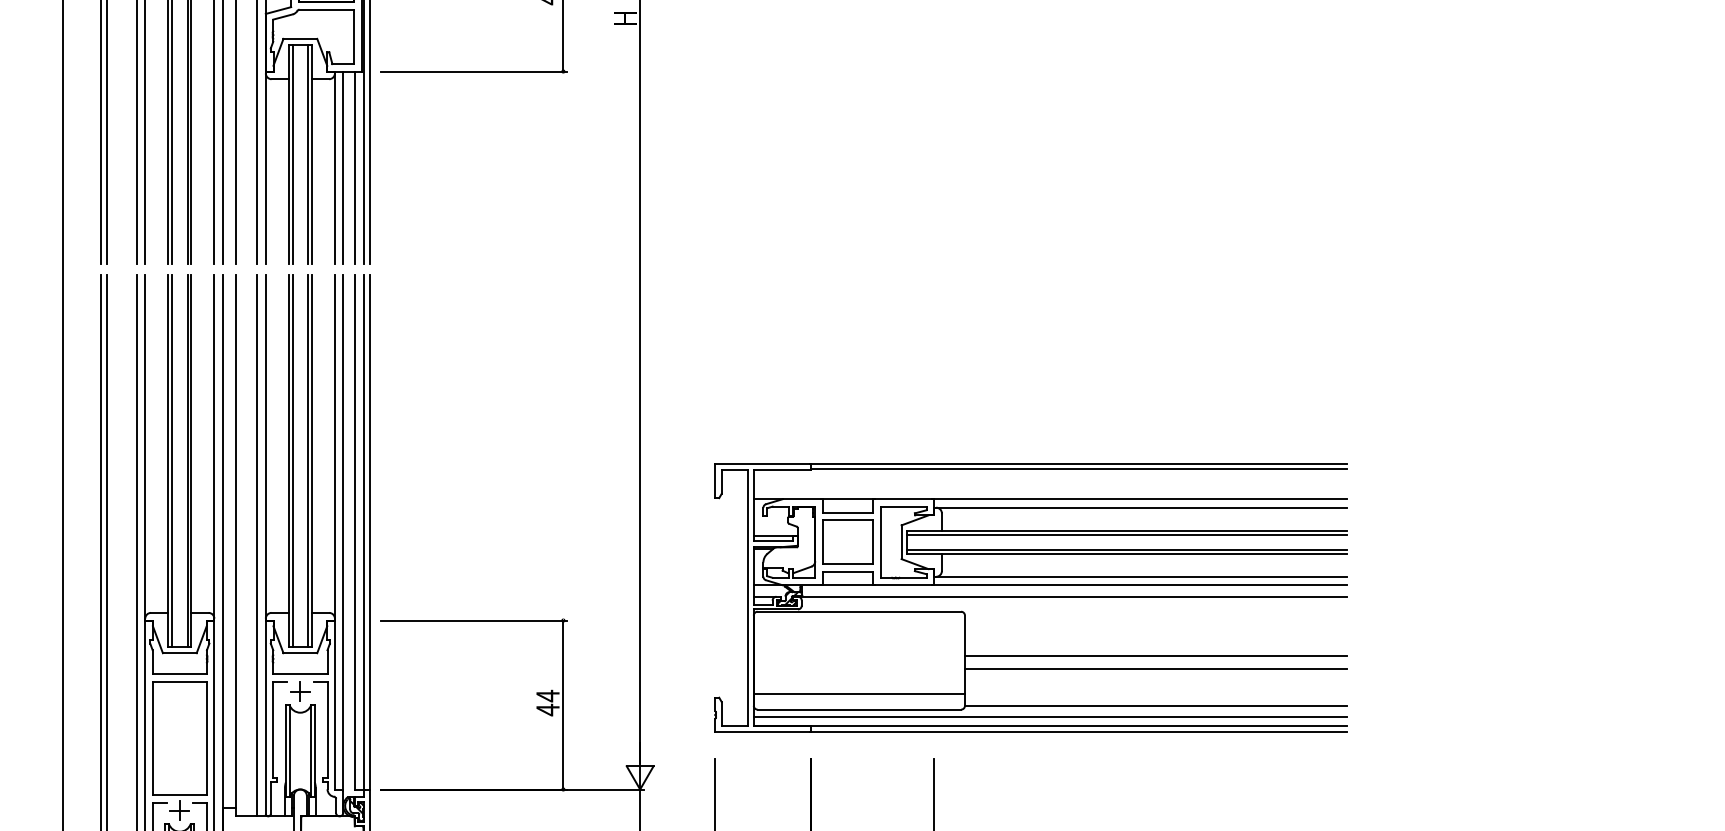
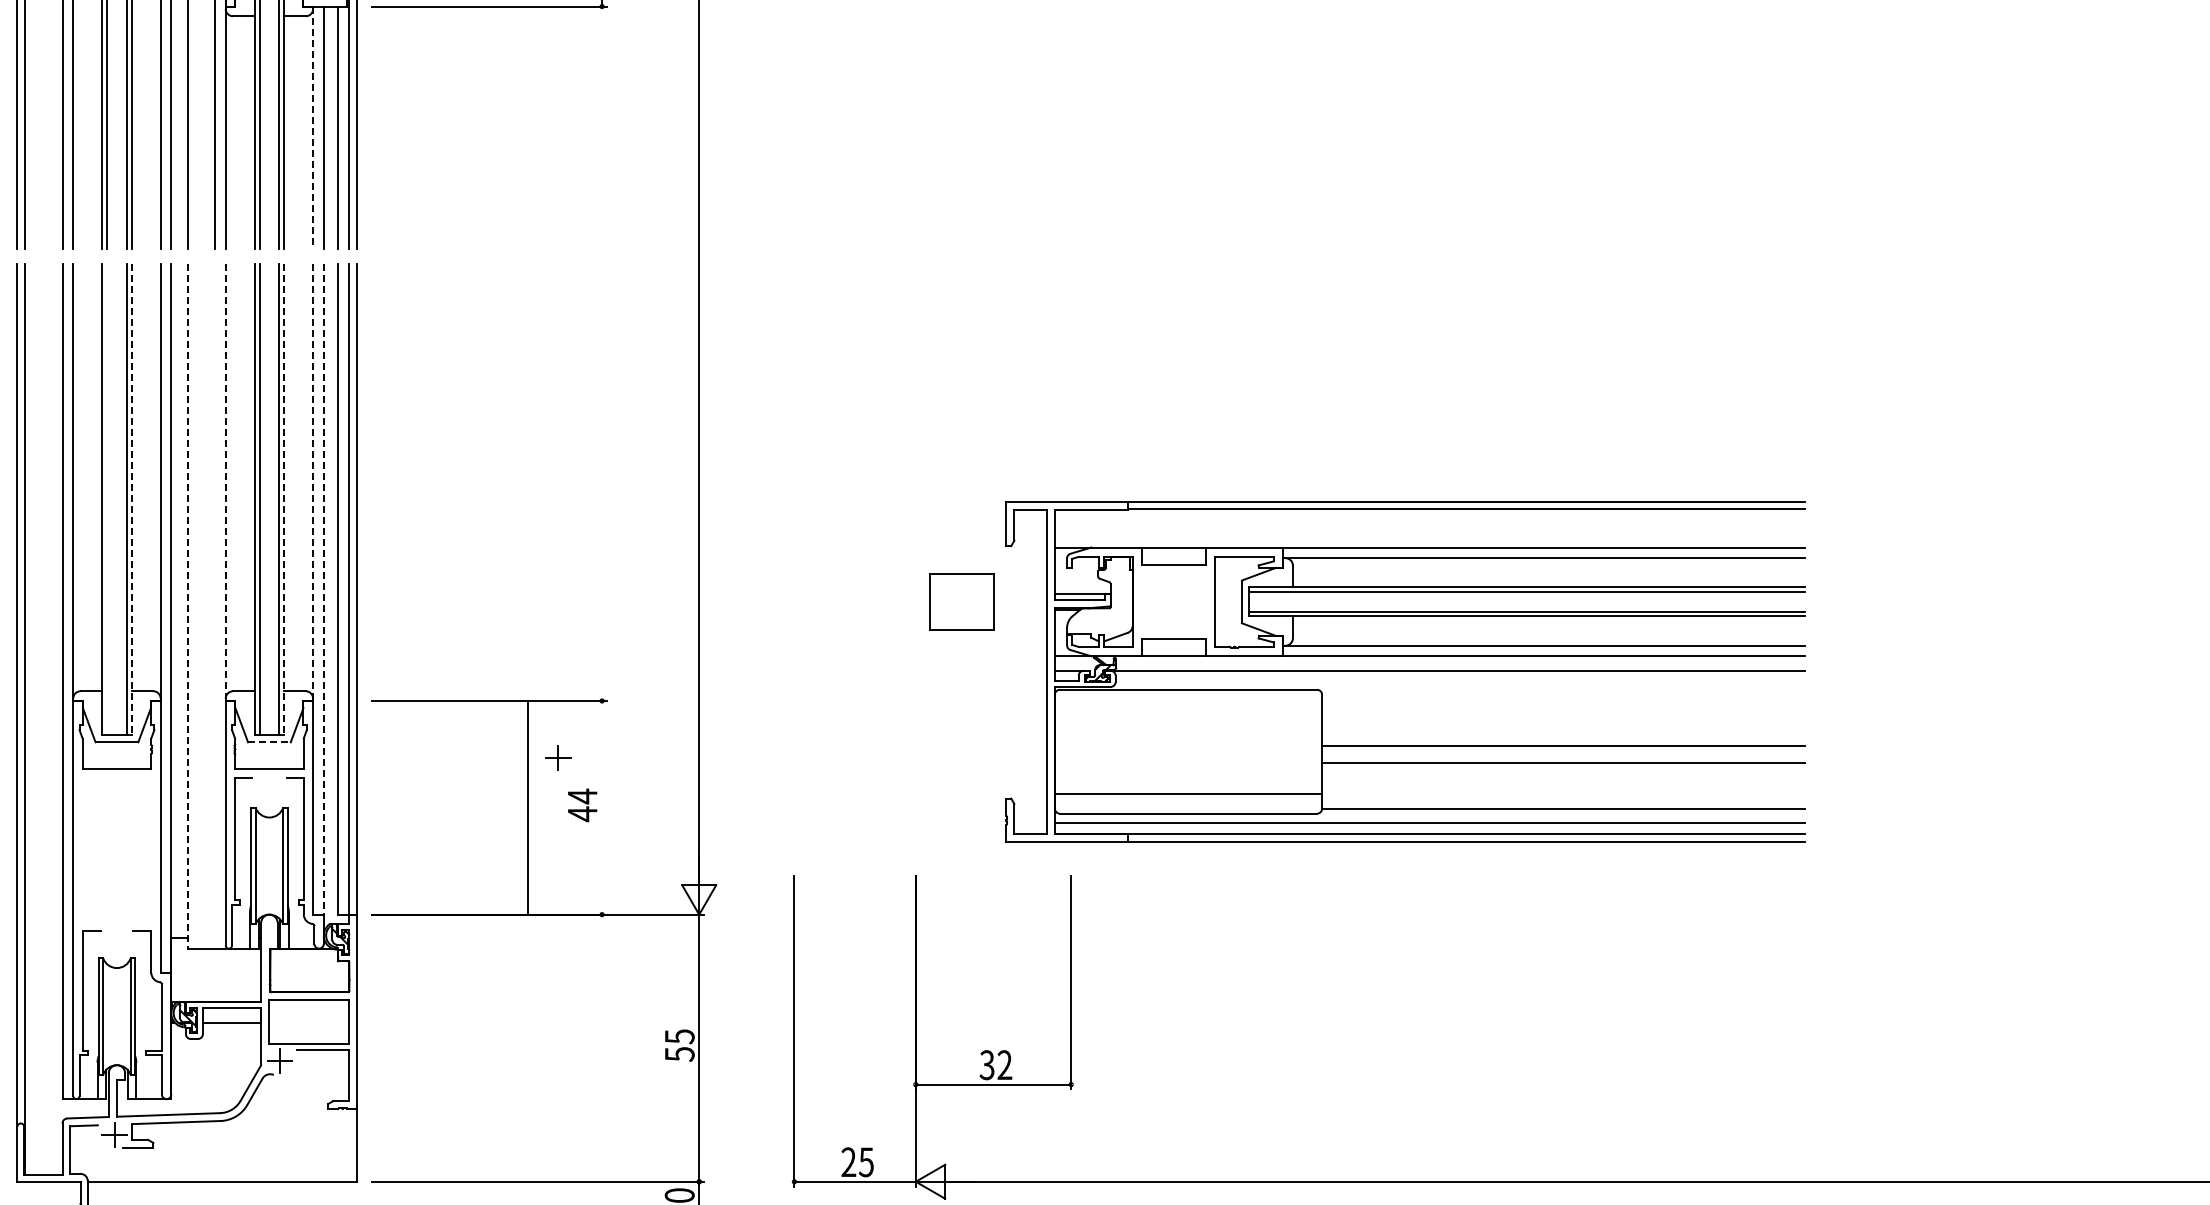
line: (335, 167) -> (313, 128), solid -> dashed
line: (265, 447) -> (225, 481), solid -> dashed
line: (335, 447) -> (313, 481), solid -> dashed
line: (172, 460) -> (107, 498), removed
line: (191, 461) -> (131, 499), solid -> dashed
line: (312, 461) -> (284, 499), solid -> dashed
line: (343, 533) -> (323, 590), solid -> dashed
line: (236, 545) -> (188, 606), solid -> dashed
line: (257, 545) -> (215, 605), removed
part: (1030, 597) -> (1405, 671), moved
line: (300, 653) -> (269, 742), solid -> dashed
part: (300, 691) -> (558, 757), moved
line: (563, 704) -> (528, 807), moved
part: (179, 750) -> (116, 865), removed

